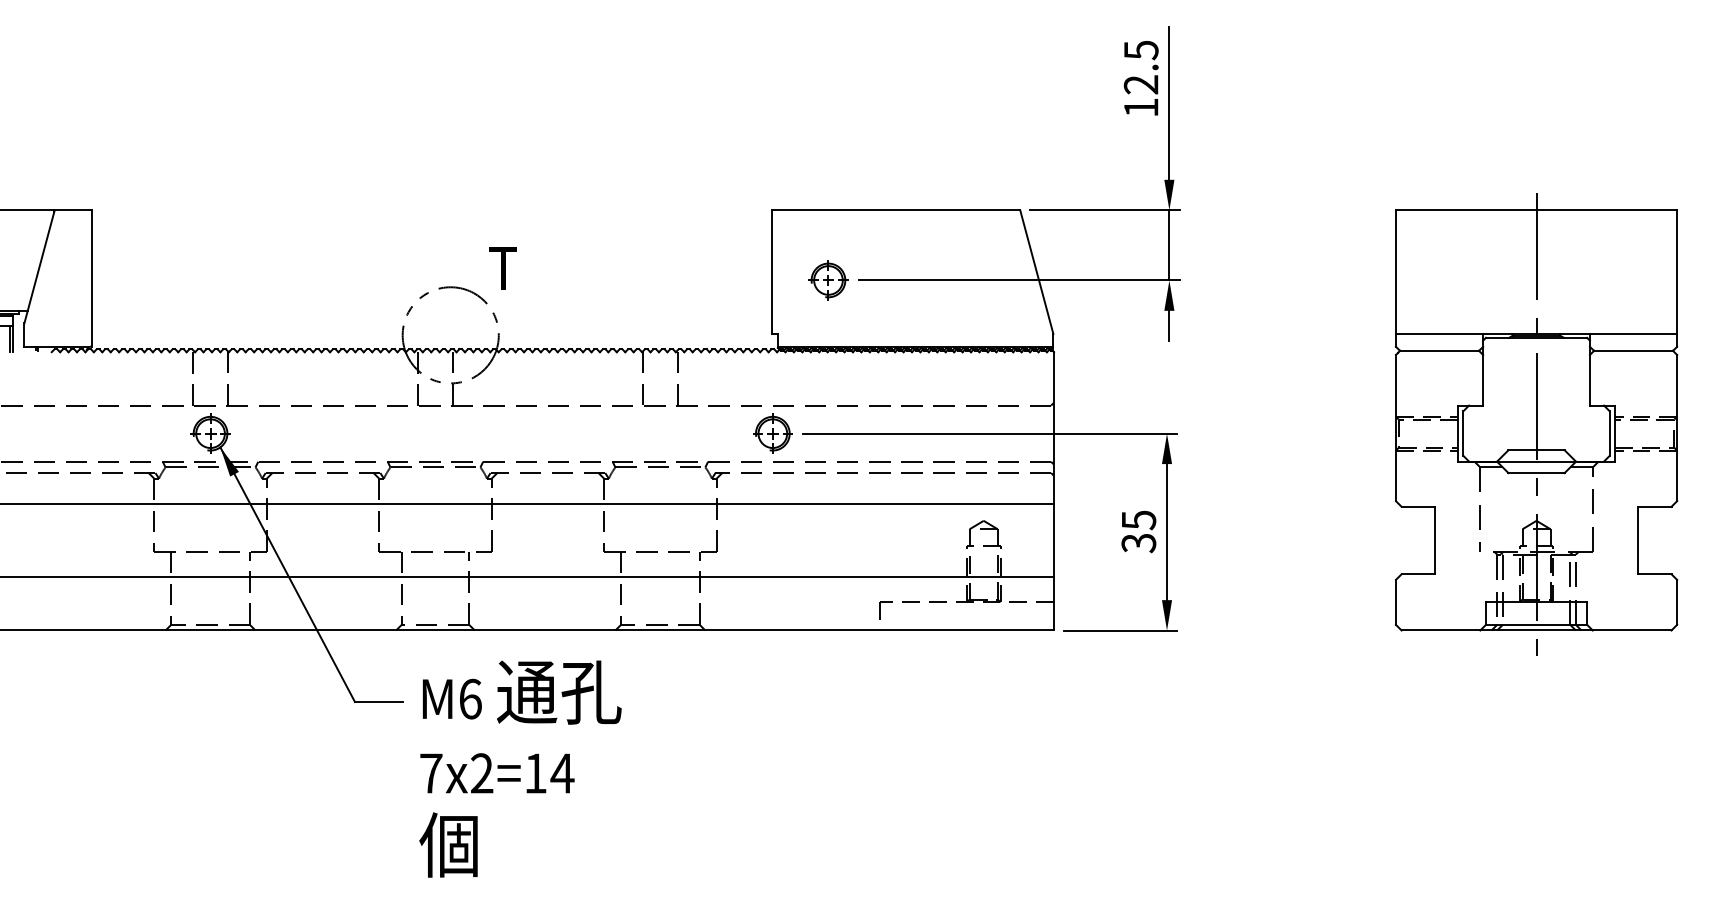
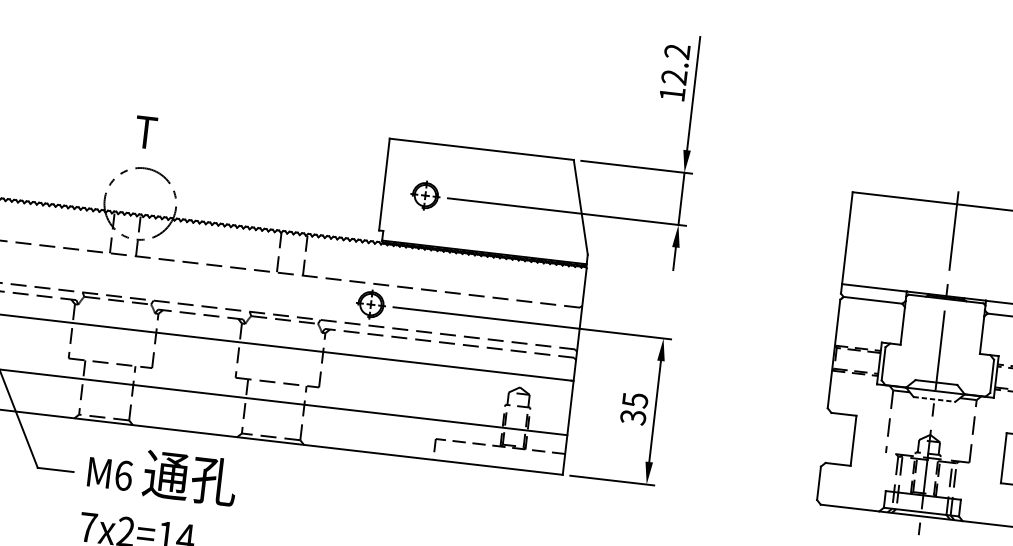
text: (1140, 50) -> (676, 51), 12.5 -> 12.2
text: (502, 268) -> (145, 132), moved
line: (1537, 473) -> (935, 399), solid -> dashed

